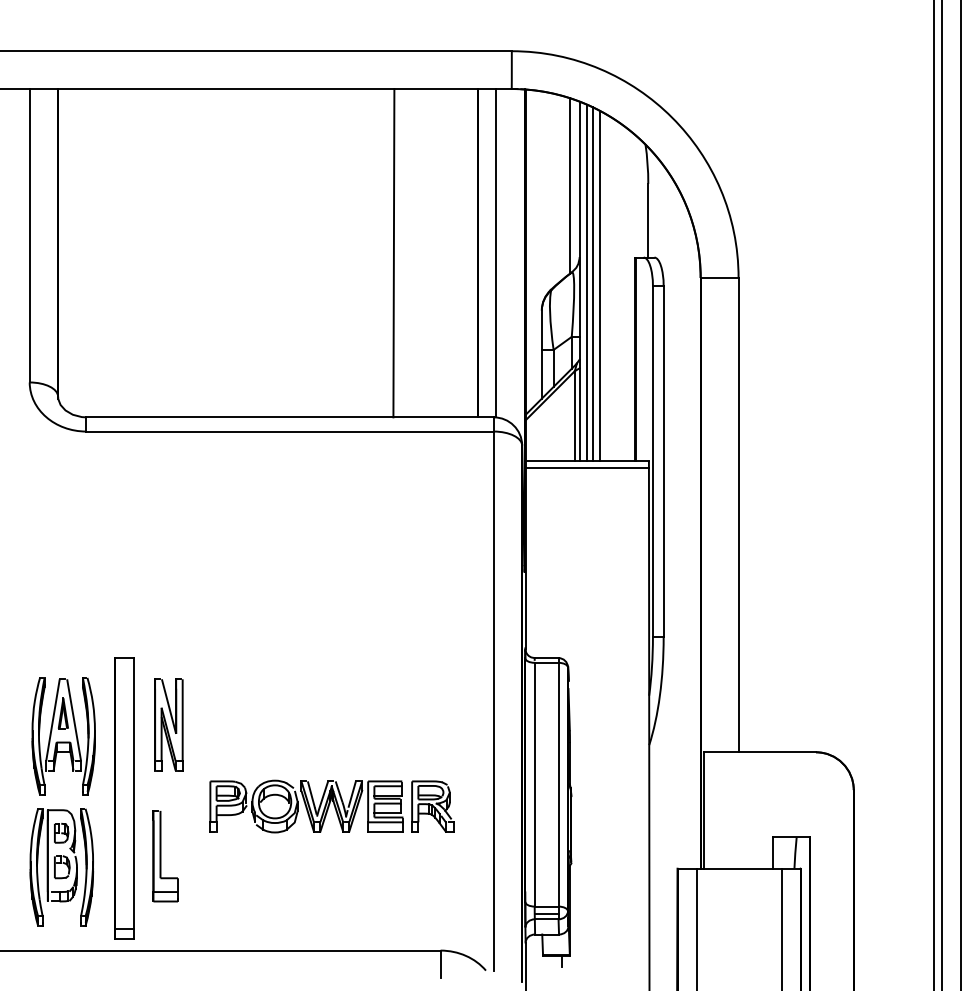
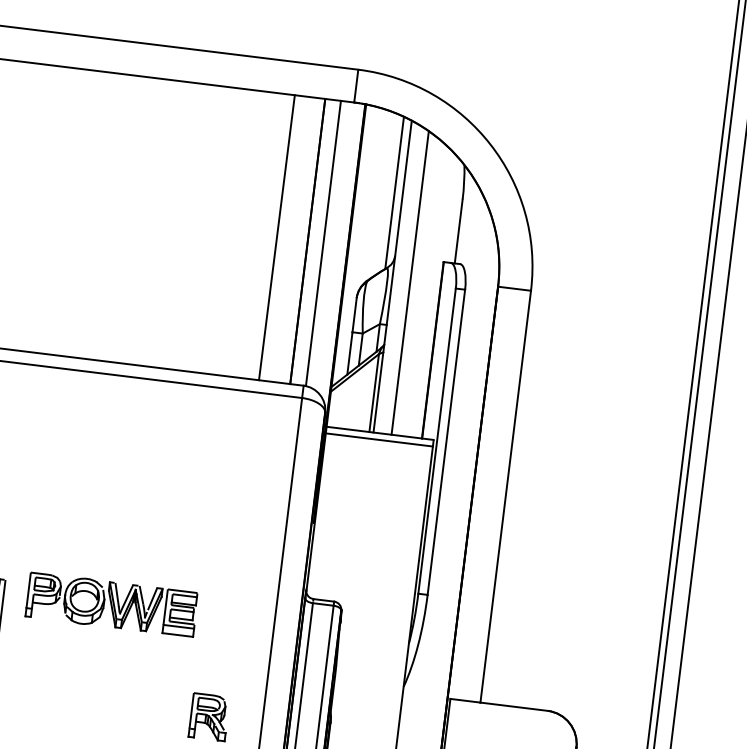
line: (393, 253) -> (276, 237), moved
line: (587, 282) -> (399, 278), removed
line: (592, 283) -> (403, 279), removed
part: (306, 806) -> (111, 604), moved

